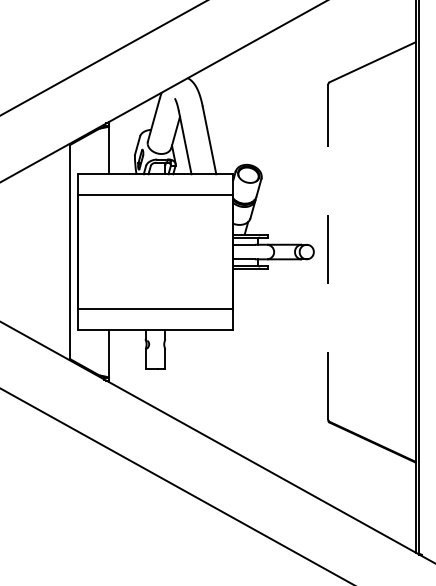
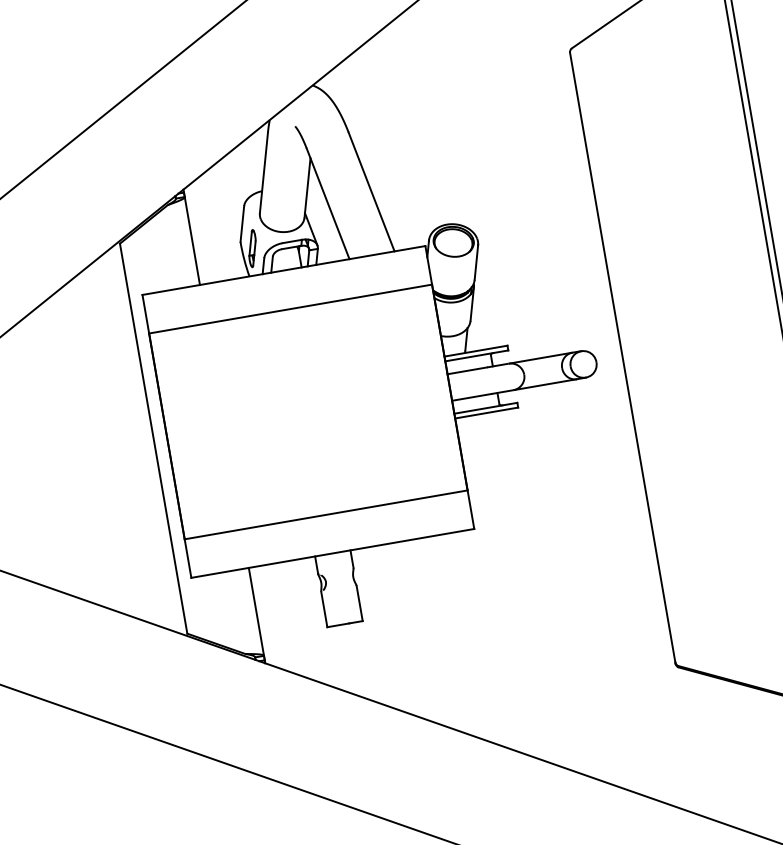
line: (328, 252) -> (623, 358), dashed -> solid

